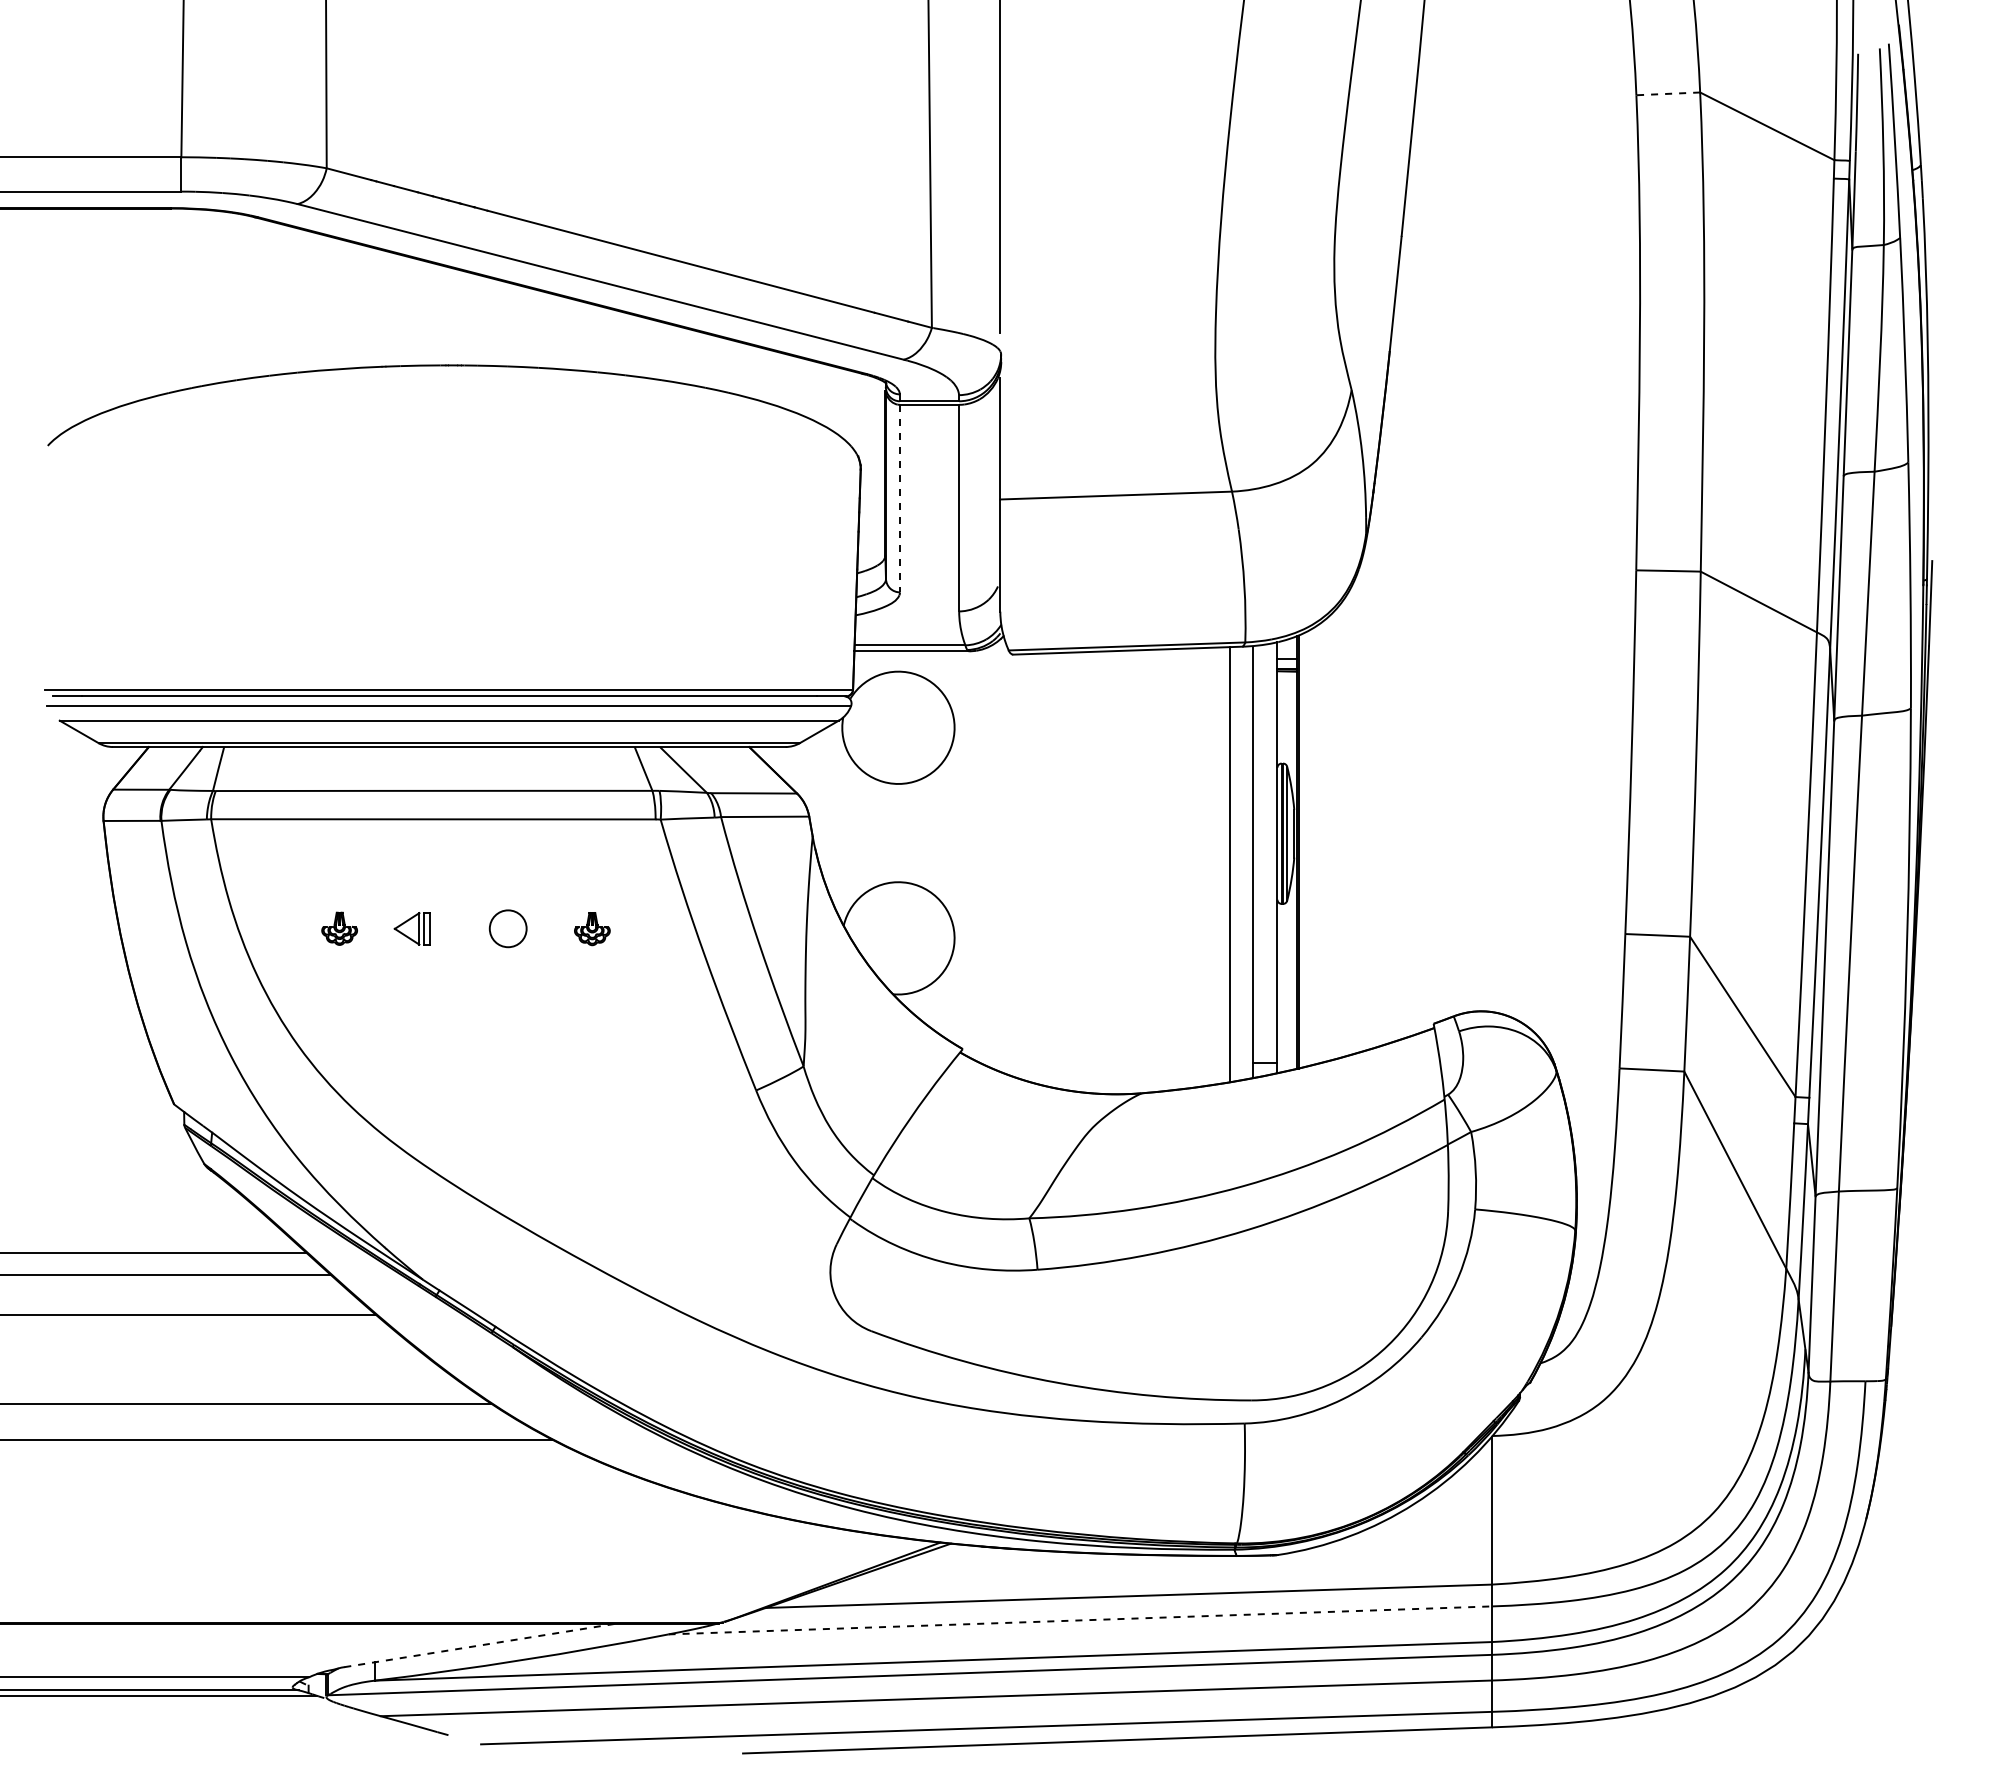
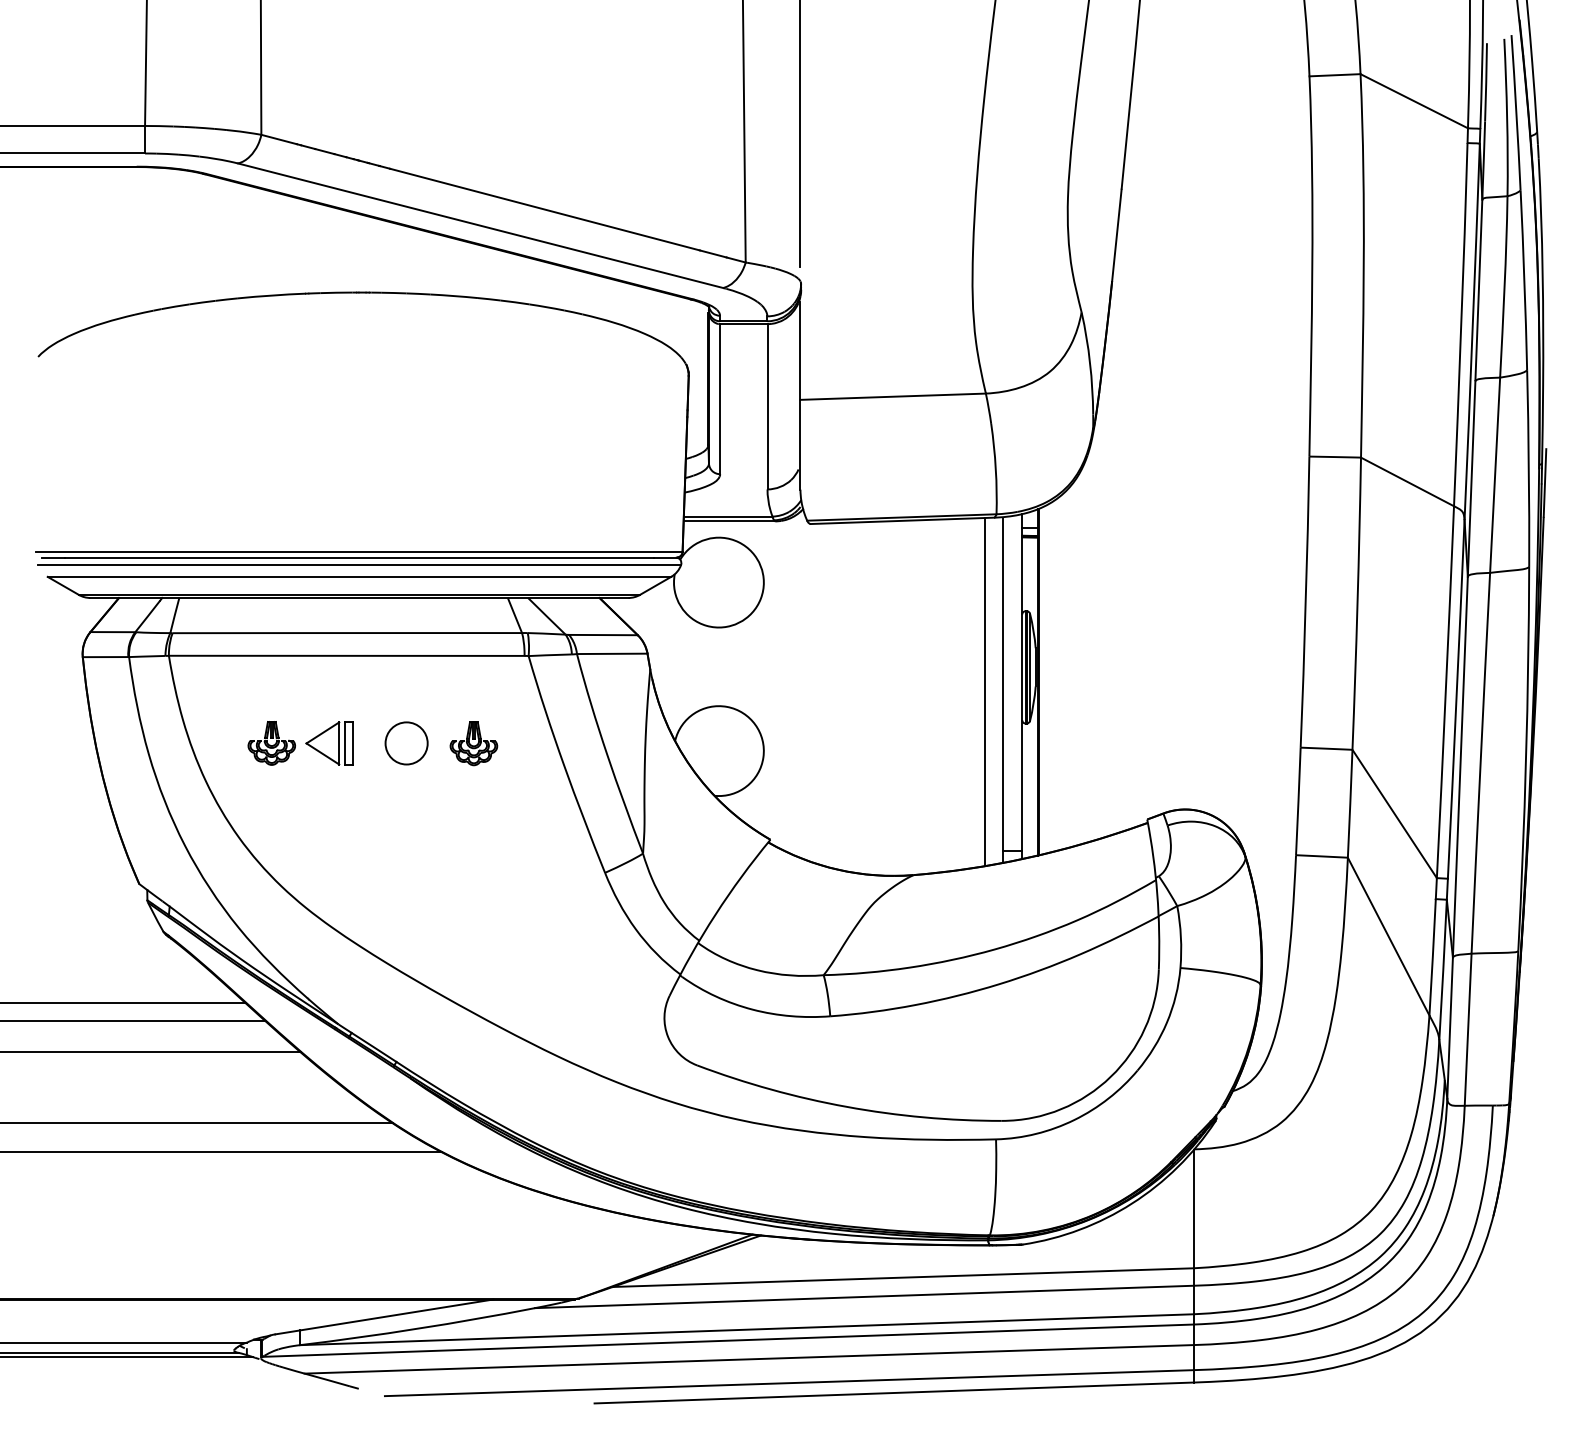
line: (1668, 93) -> (1335, 74), dashed -> solid
line: (900, 498) -> (720, 399), dashed -> solid
part: (339, 928) -> (271, 743), size x1.67
part: (412, 928) -> (330, 743), size x1.67
circle: (507, 928) -> (406, 743), size x1.43
part: (592, 928) -> (474, 743), size x1.67
line: (1080, 1620) -> (864, 1297), dashed -> solid
line: (480, 1645) -> (384, 1317), dashed -> solid

